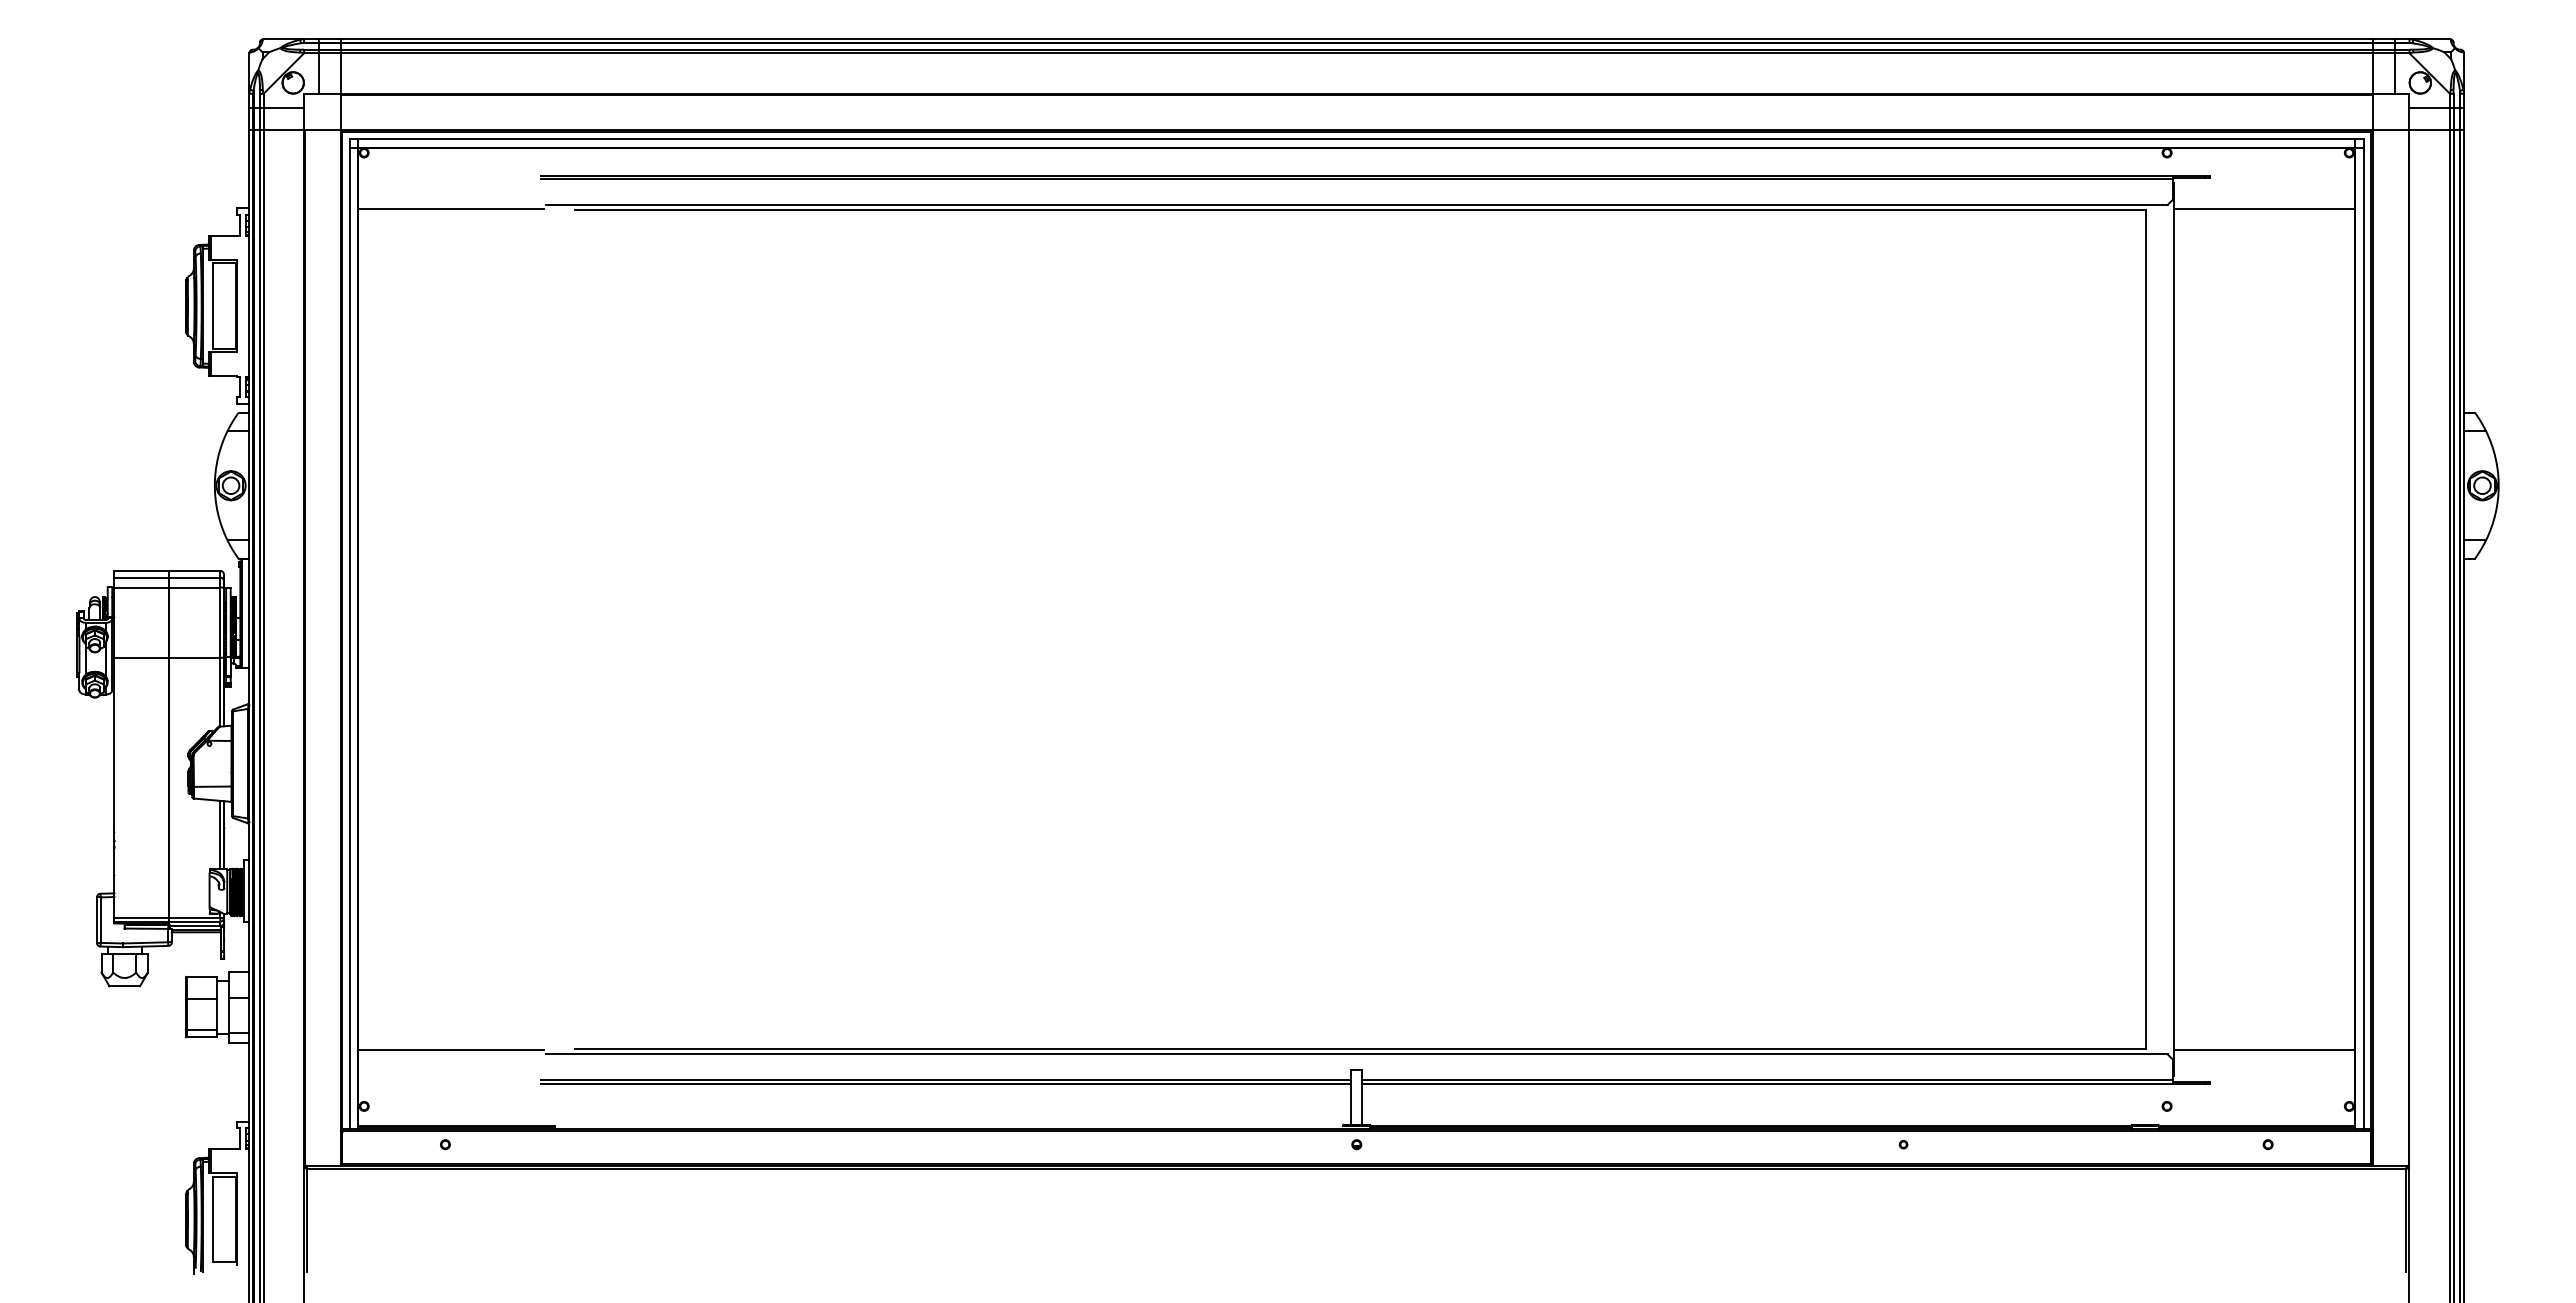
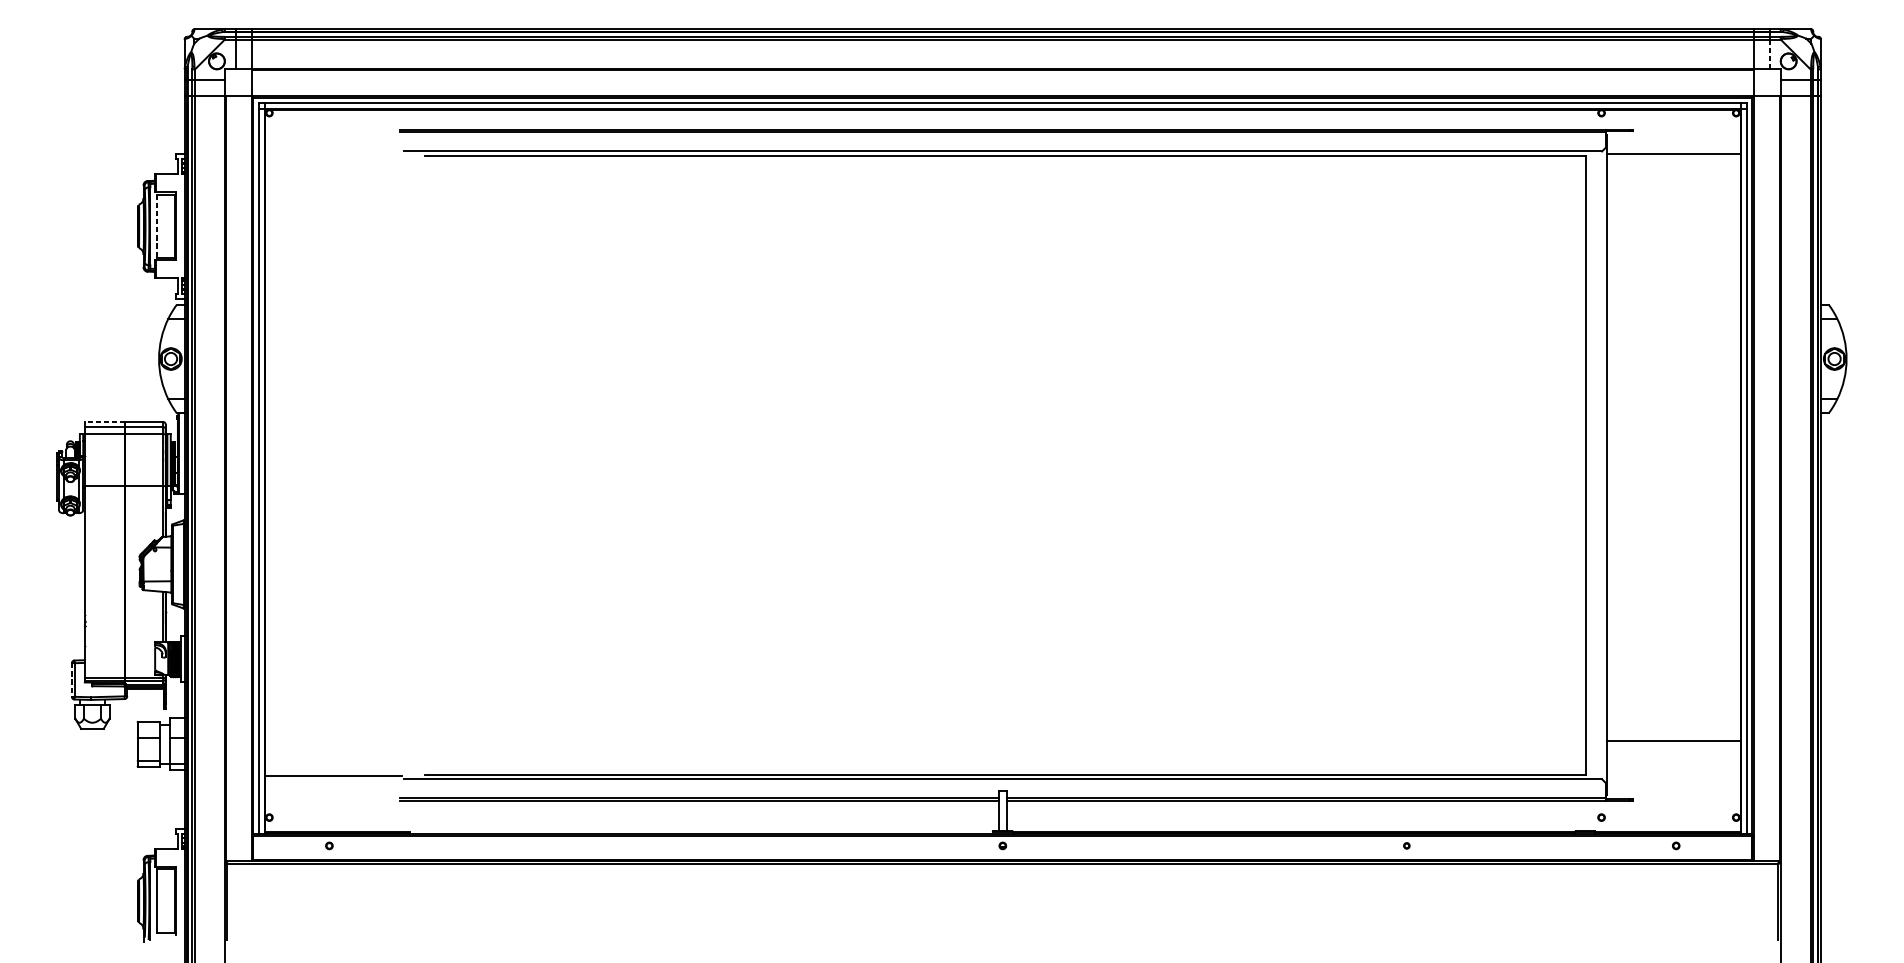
line: (2394, 73) -> (1769, 54), solid -> dashed
line: (451, 208) -> (333, 154), removed
line: (212, 306) -> (157, 226), solid -> dashed
line: (141, 570) -> (104, 421), solid -> dashed
line: (96, 920) -> (71, 680), solid -> dashed
line: (2264, 1050) -> (1673, 740), moved

